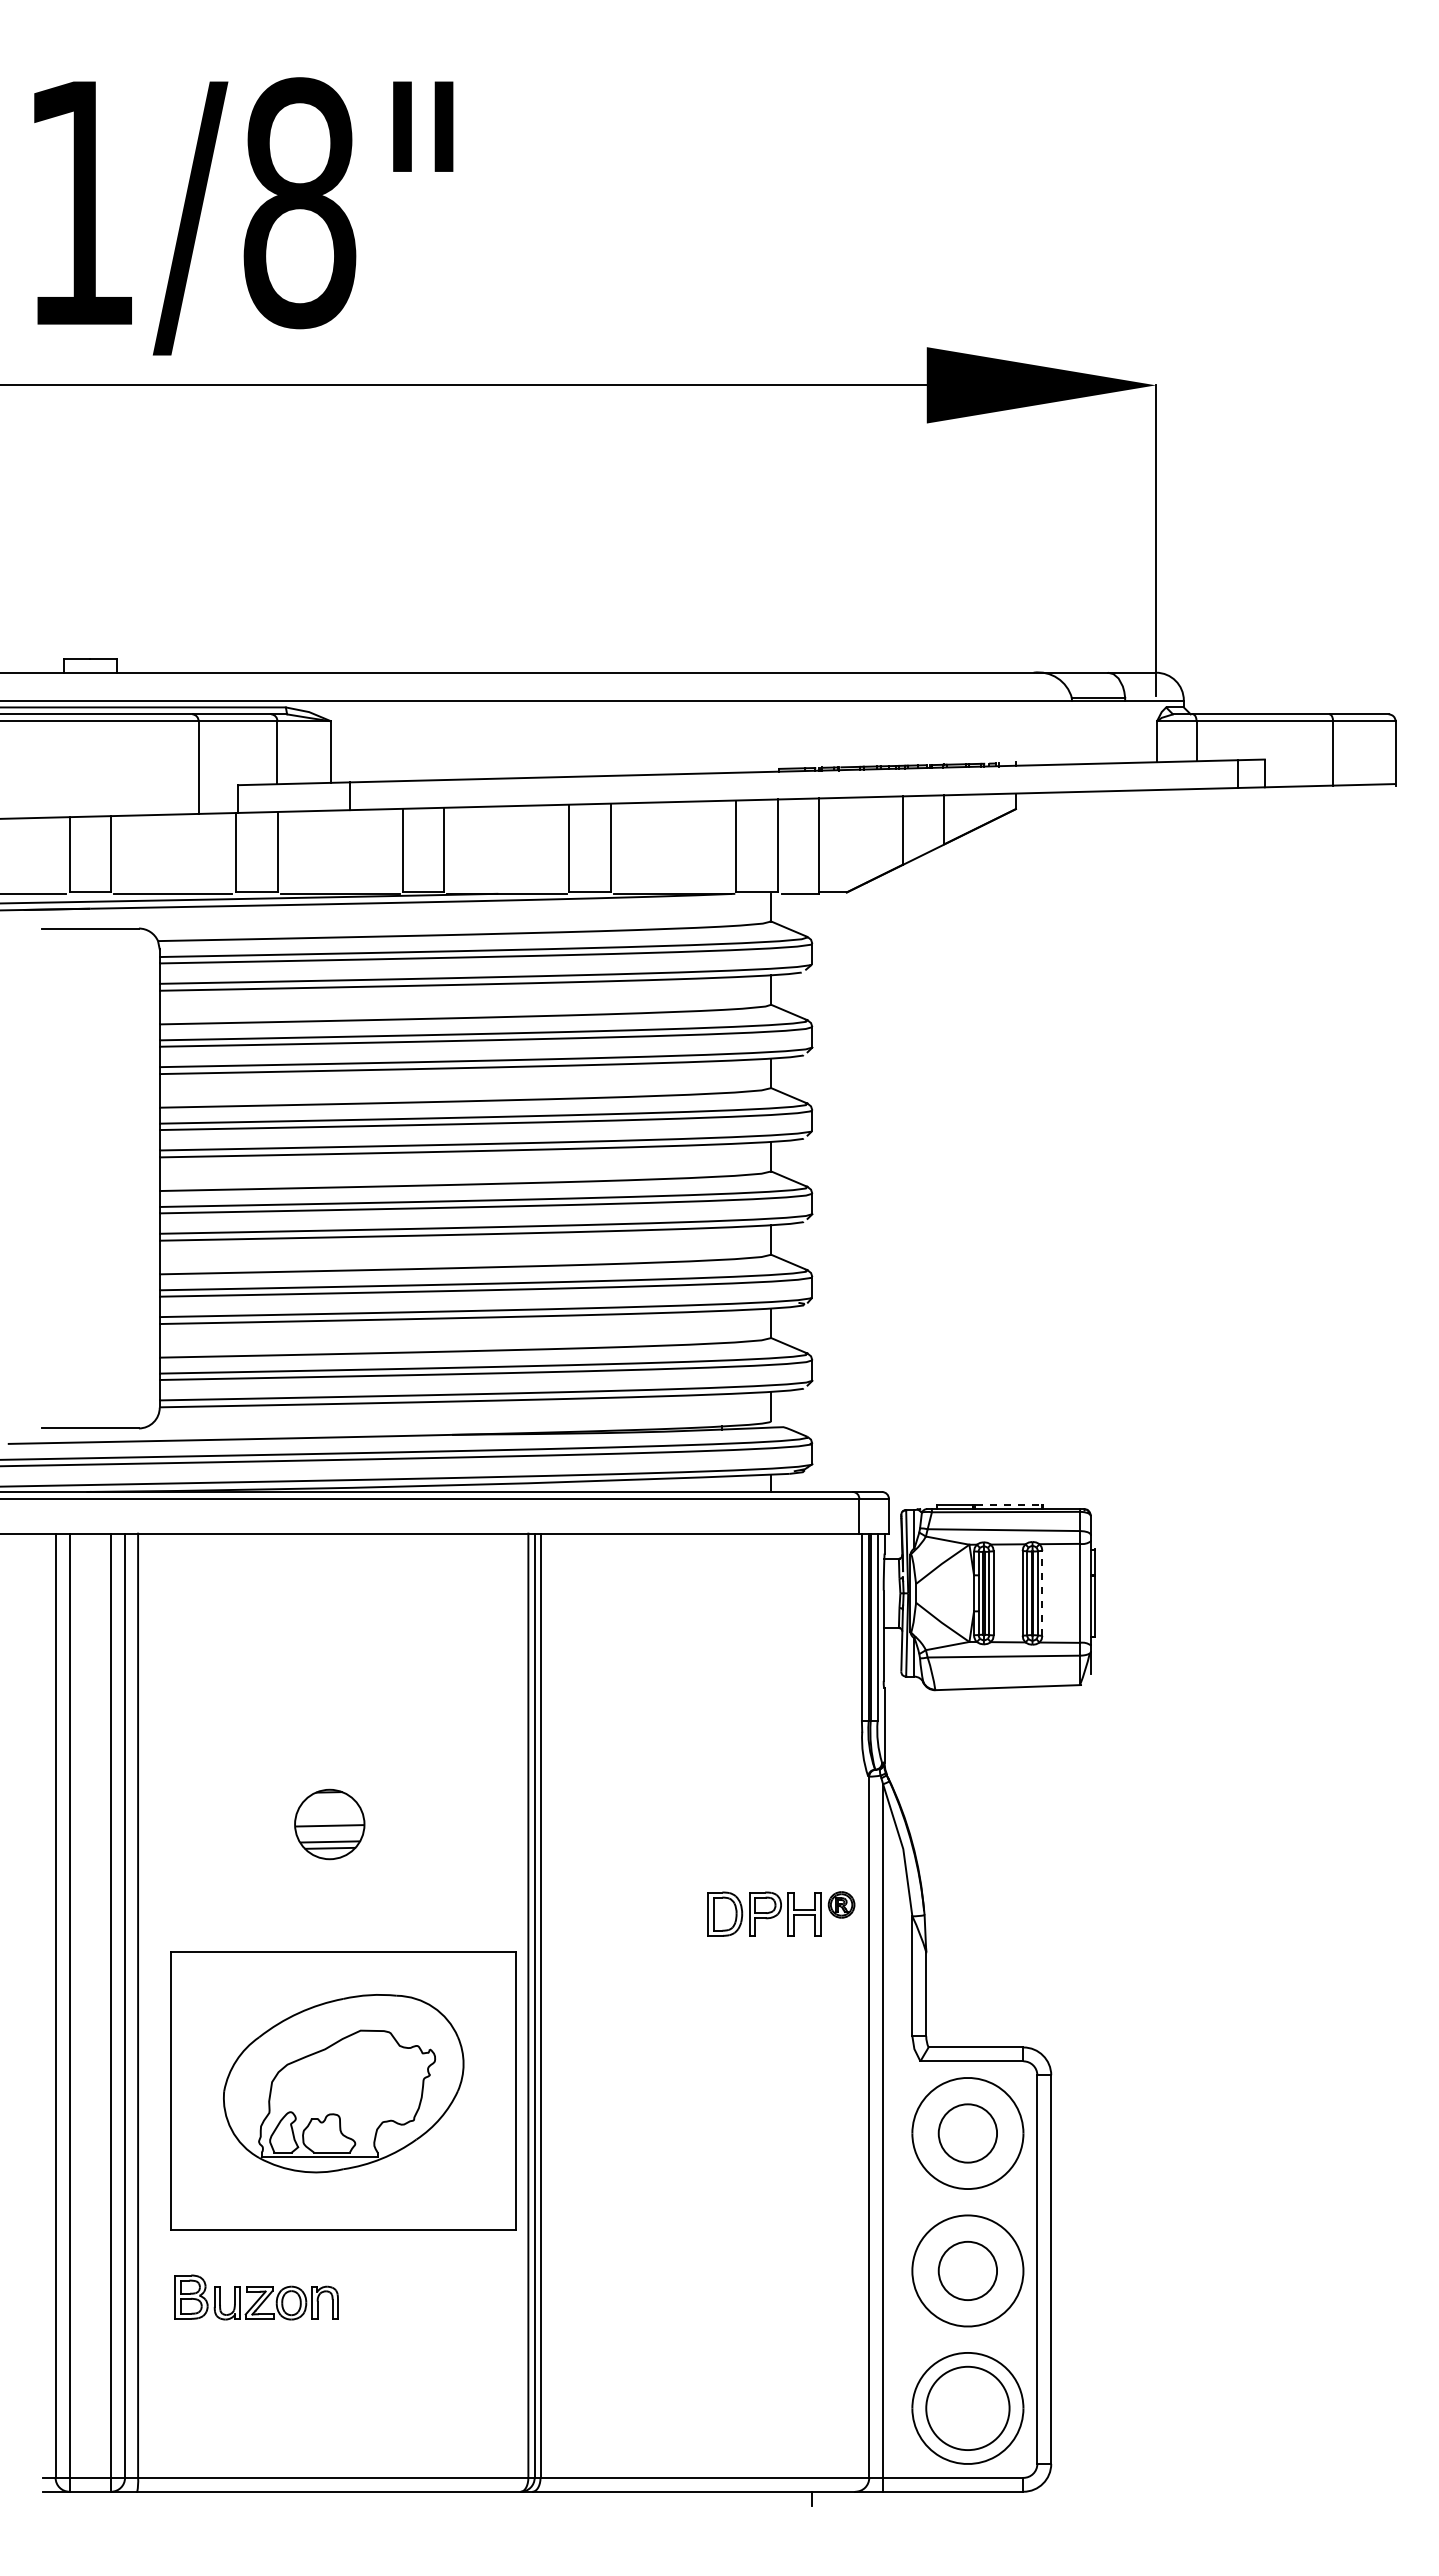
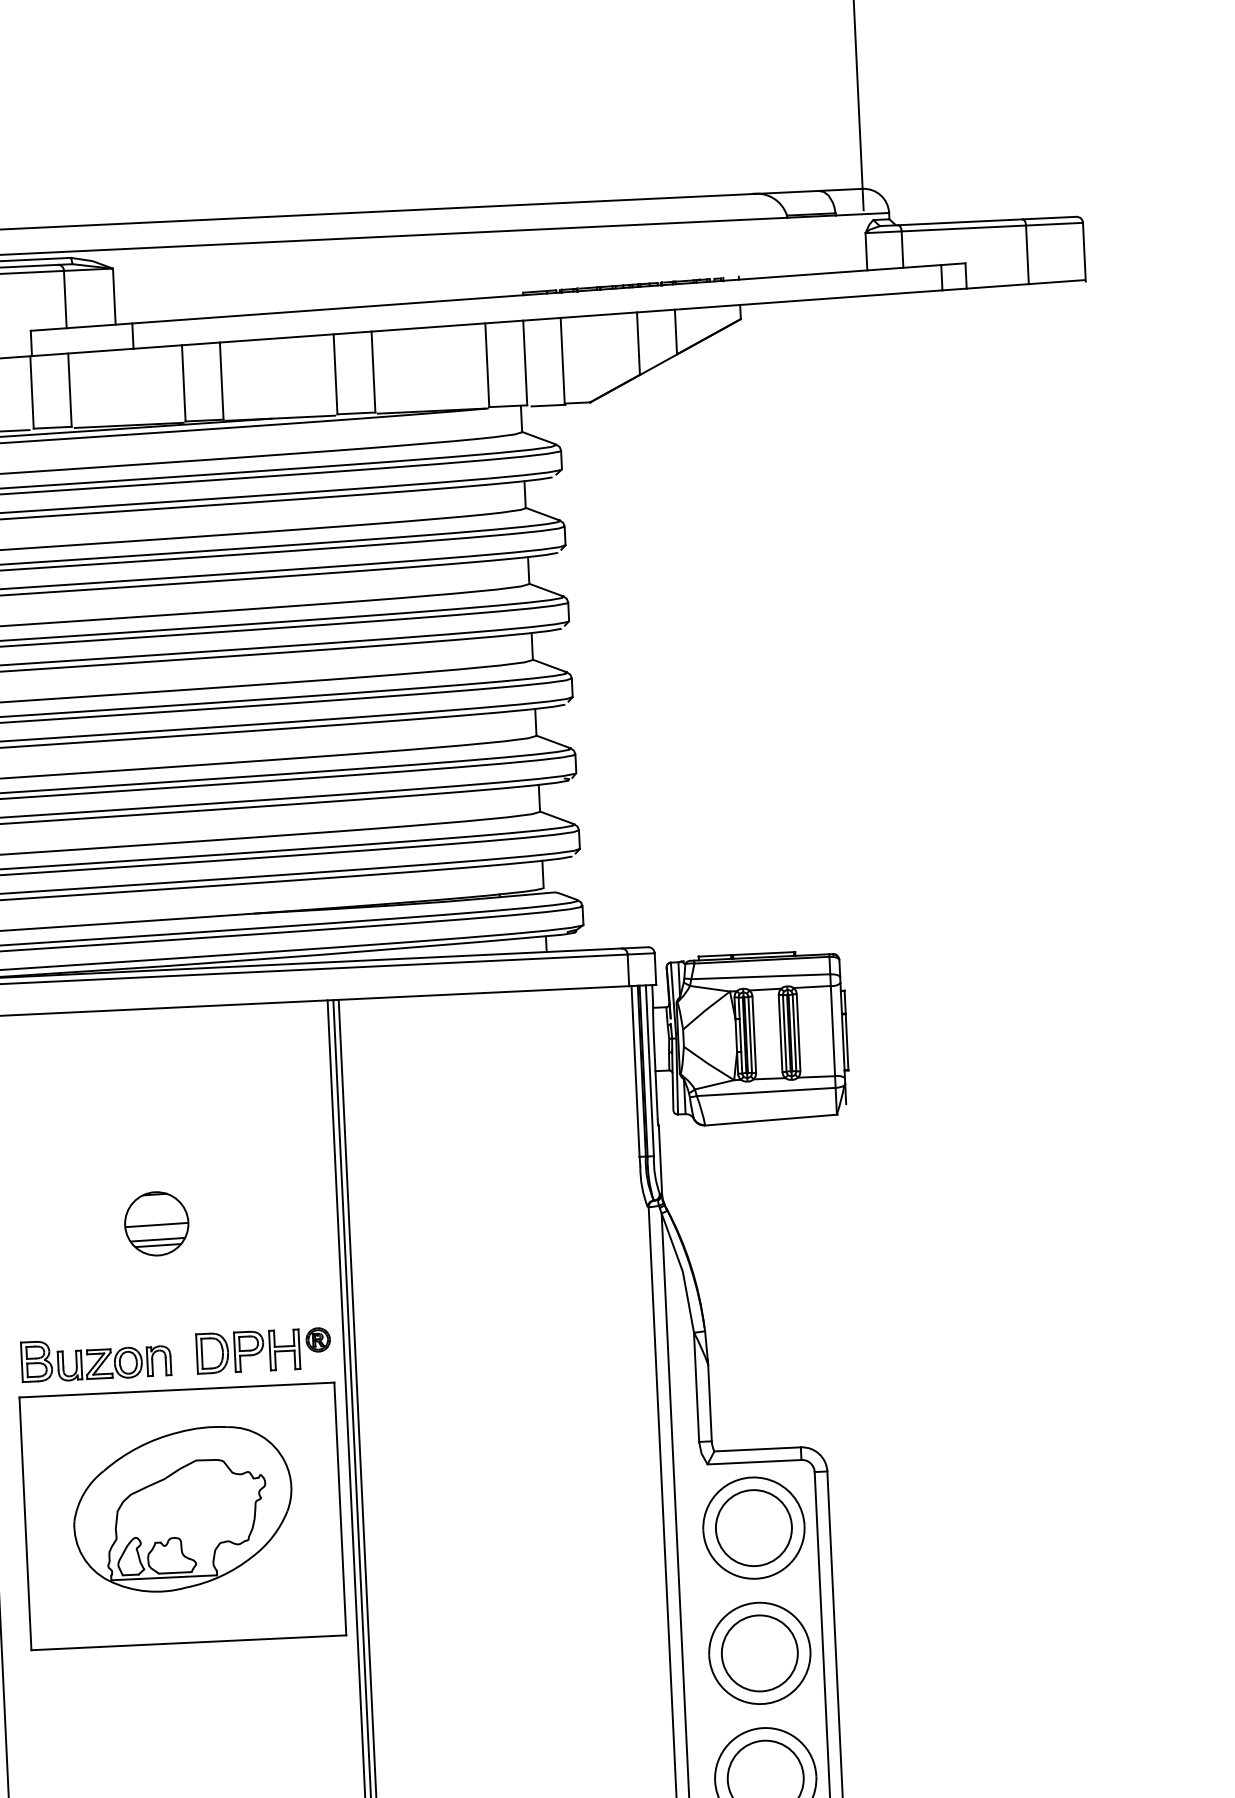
line: (1008, 1504) -> (763, 953), dashed -> solid
line: (1042, 1592) -> (798, 1031), dashed -> solid
part: (329, 1824) -> (156, 1223), moved
part: (781, 1913) -> (263, 1350), moved
circle: (967, 2133) -> (753, 1528), size x1.43
circle: (967, 2270) -> (759, 1653), size x1.43
part: (256, 2297) -> (96, 1359), moved

